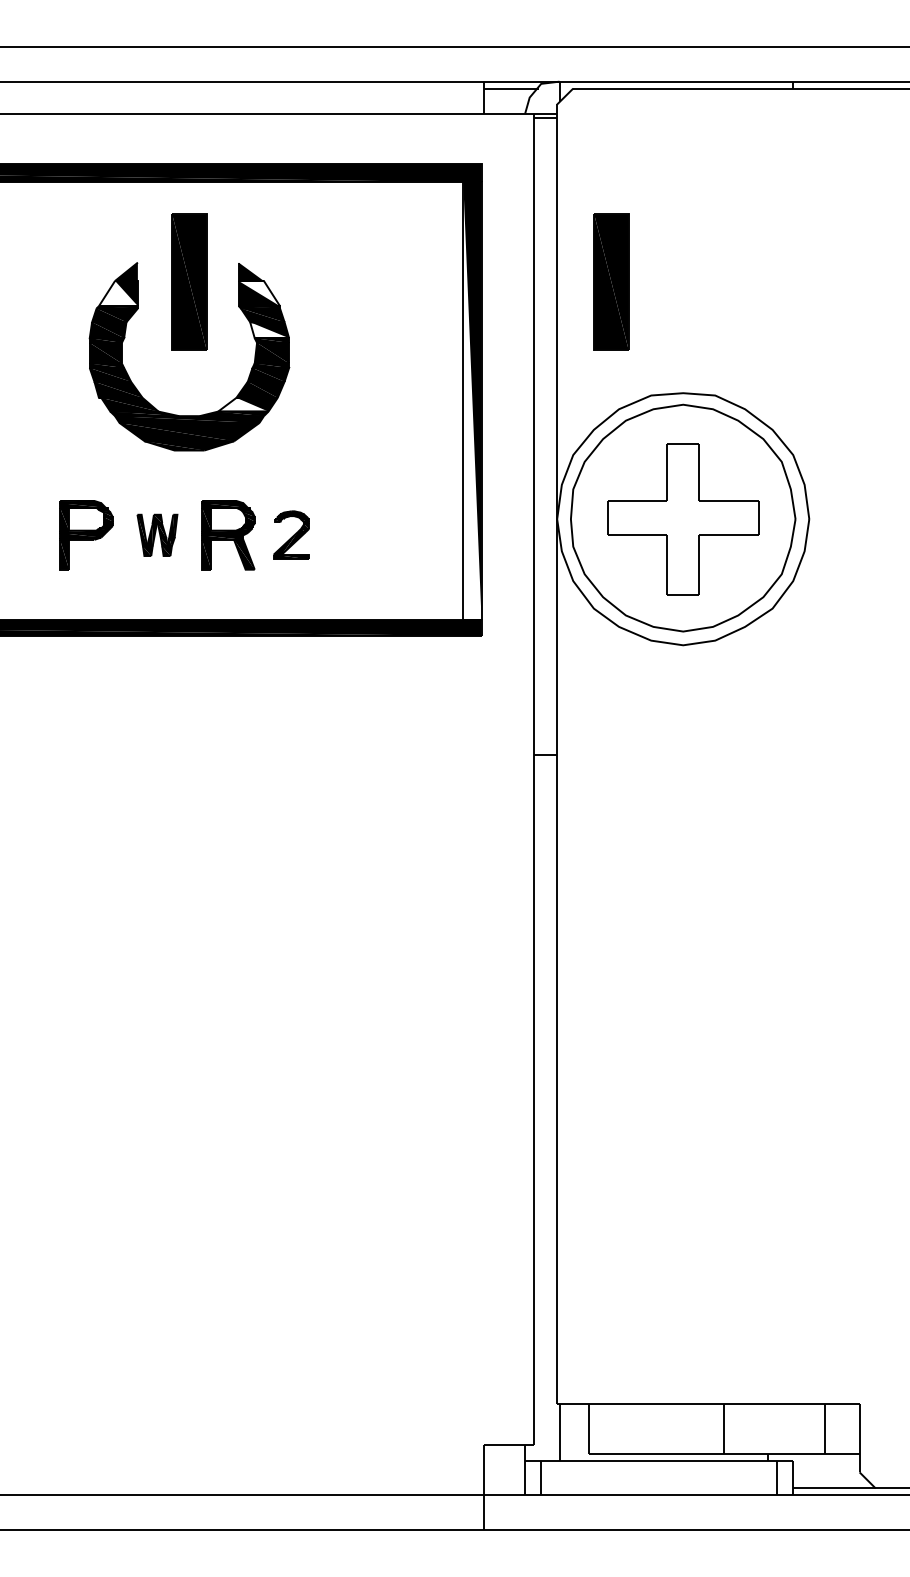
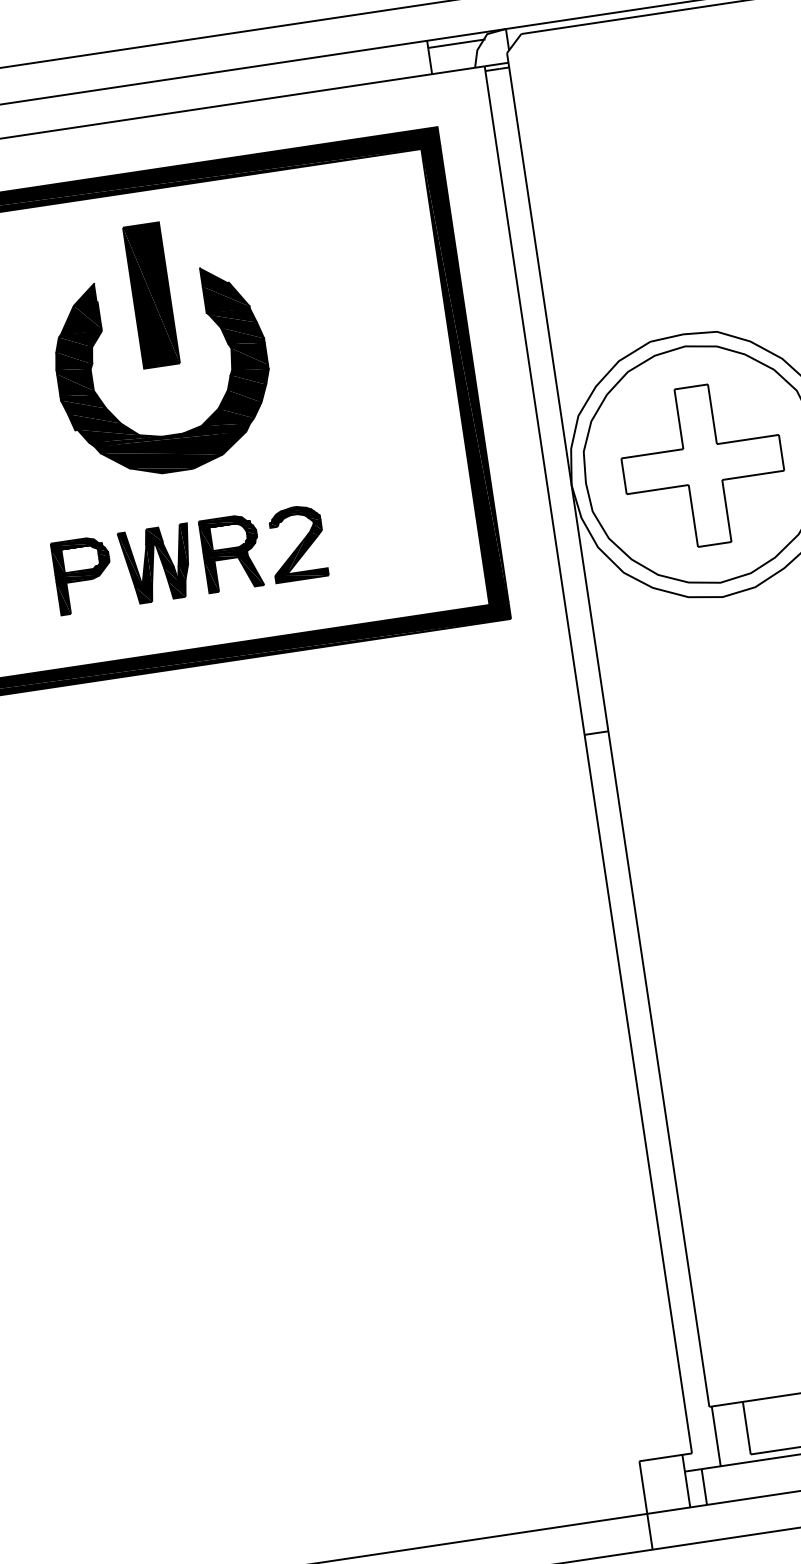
part: (611, 281) -> (591, 229), removed
fill: (117, 293) -> (78, 318), added
fill: (259, 293) -> (226, 296), added
fill: (269, 330) -> (242, 333), added
fill: (472, 401) -> (465, 375), added
fill: (243, 404) -> (226, 414), added
part: (157, 535) -> (157, 564), size x1.67
part: (291, 535) -> (297, 543), size x1.43

